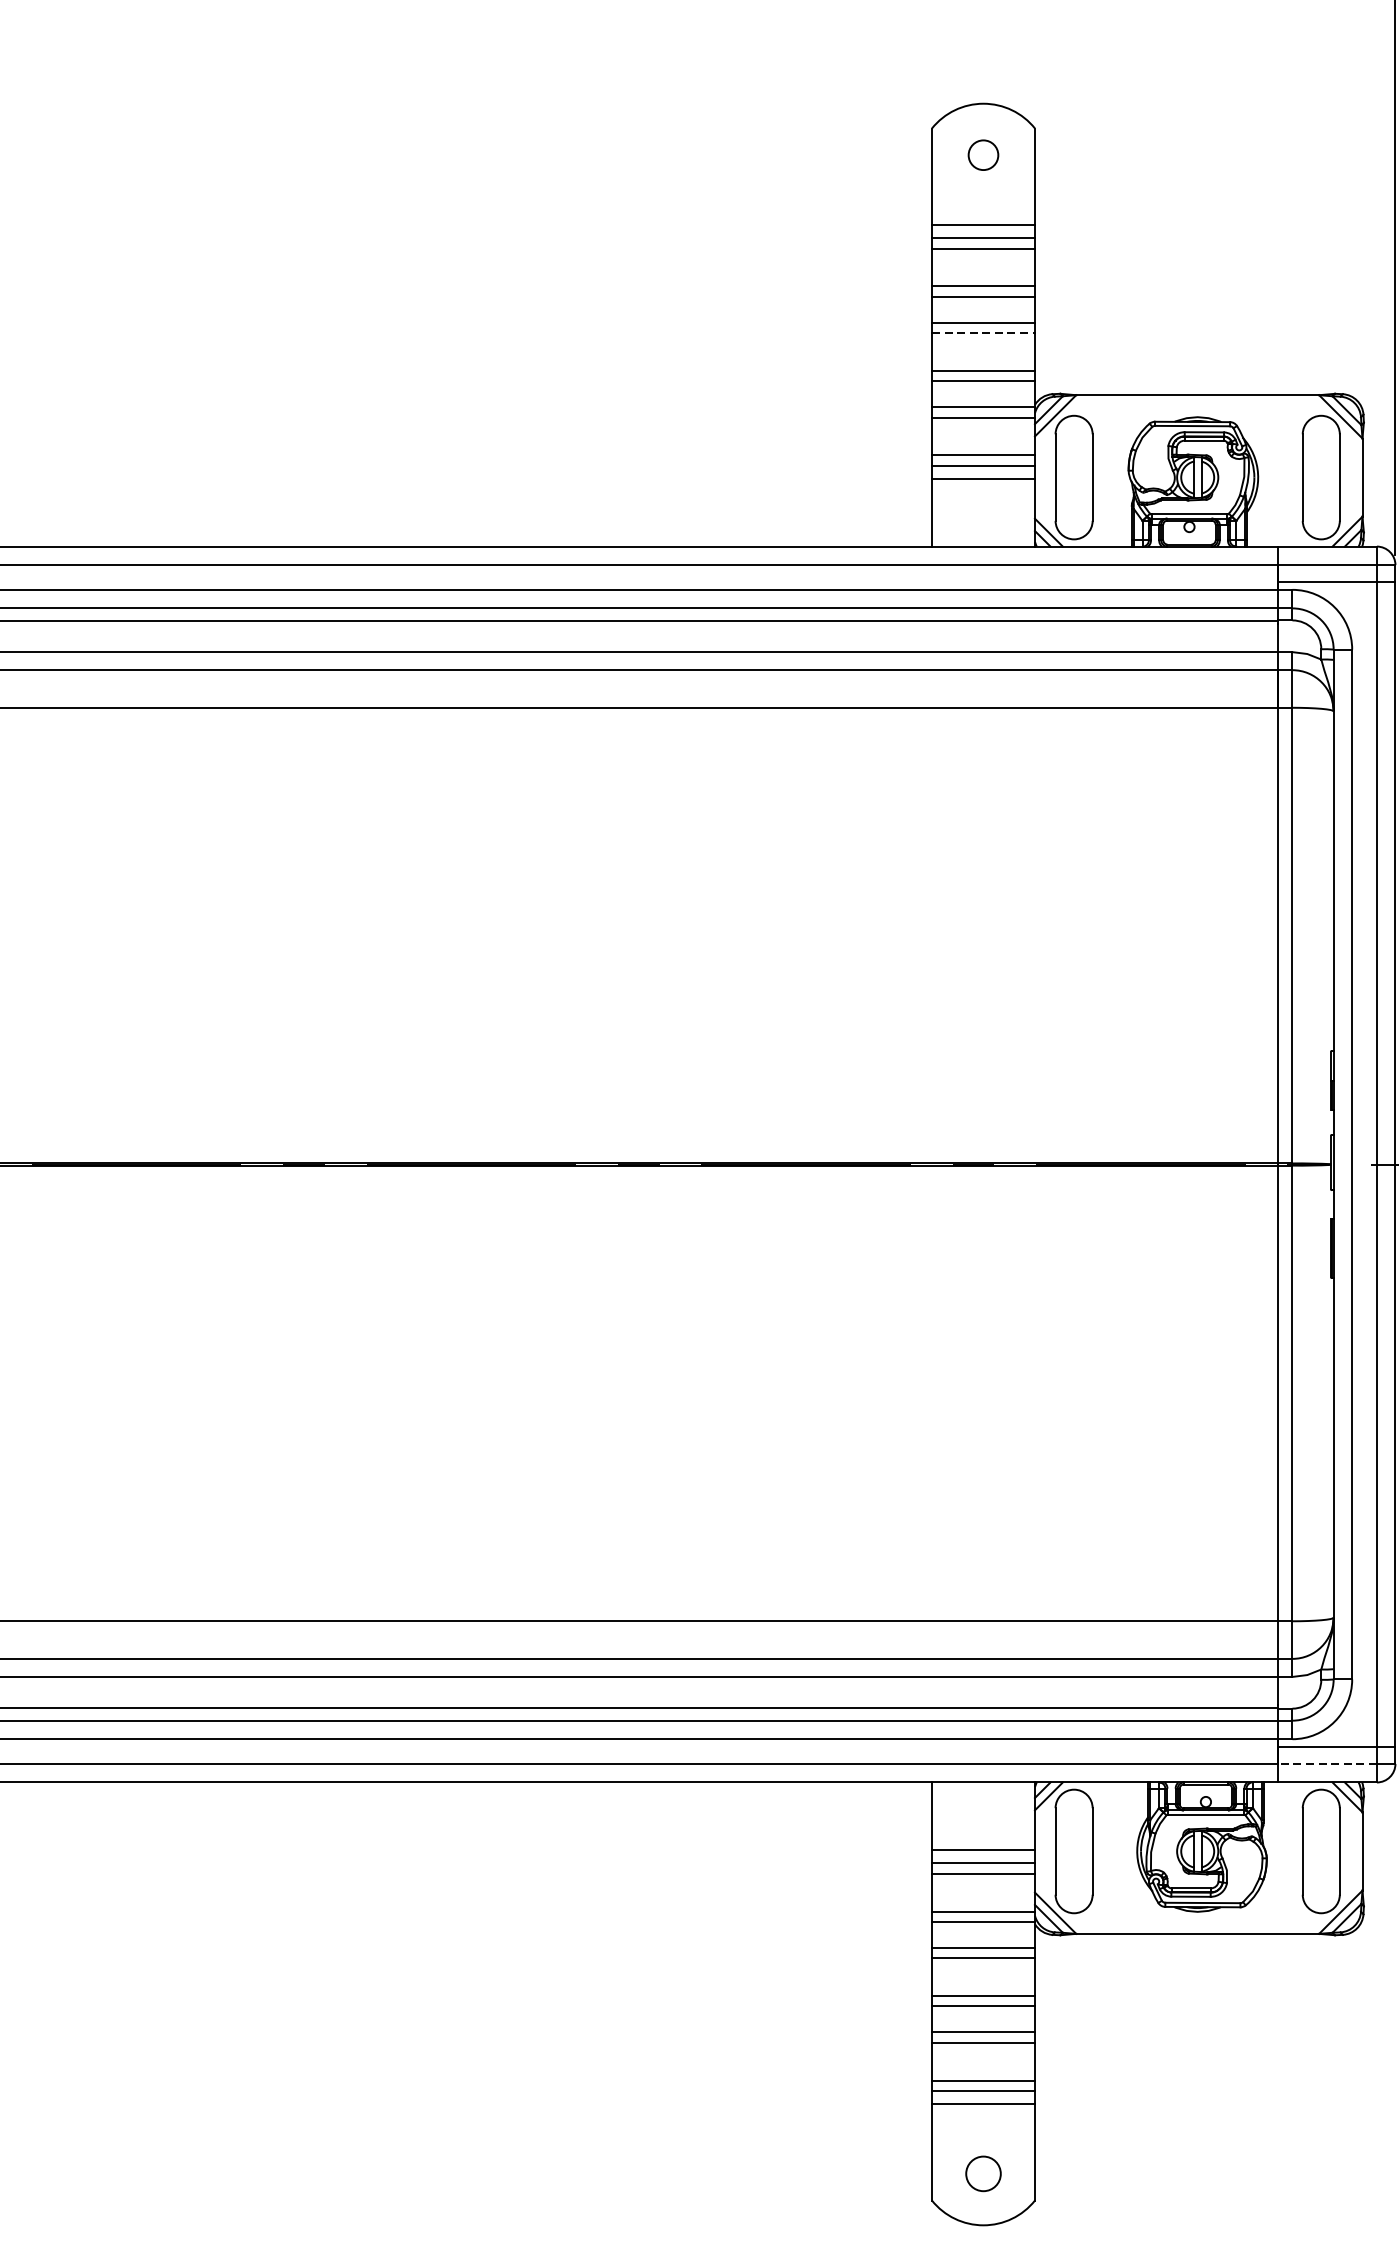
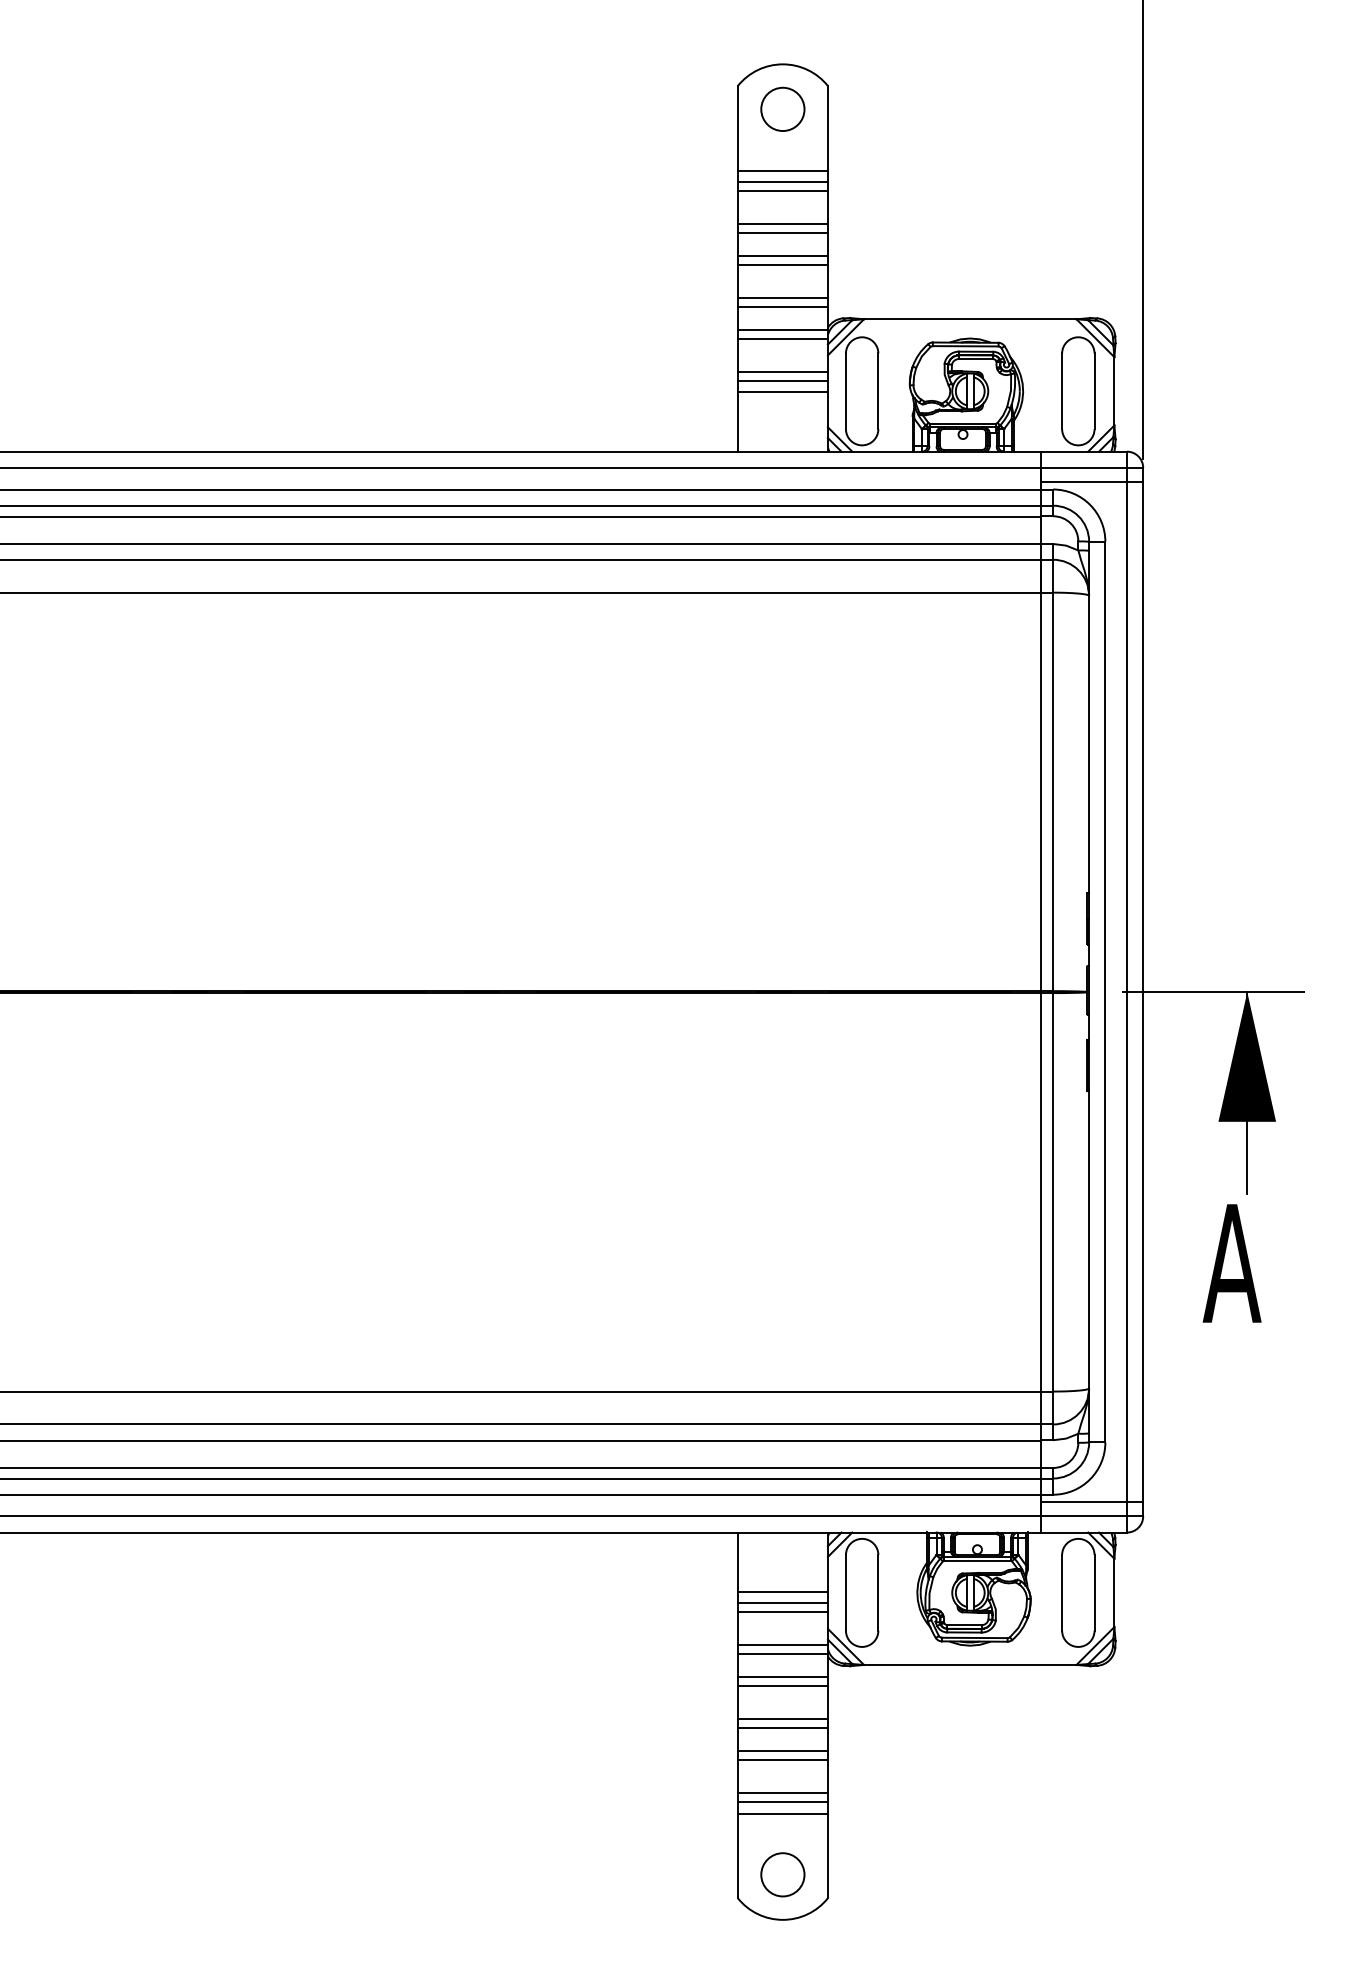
circle: (983, 155) -> (782, 109), size x1.67
line: (984, 332) -> (783, 264), dashed -> solid
line: (1327, 1764) -> (1083, 1516), dashed -> solid
circle: (983, 2173) -> (782, 1874), size x1.43

